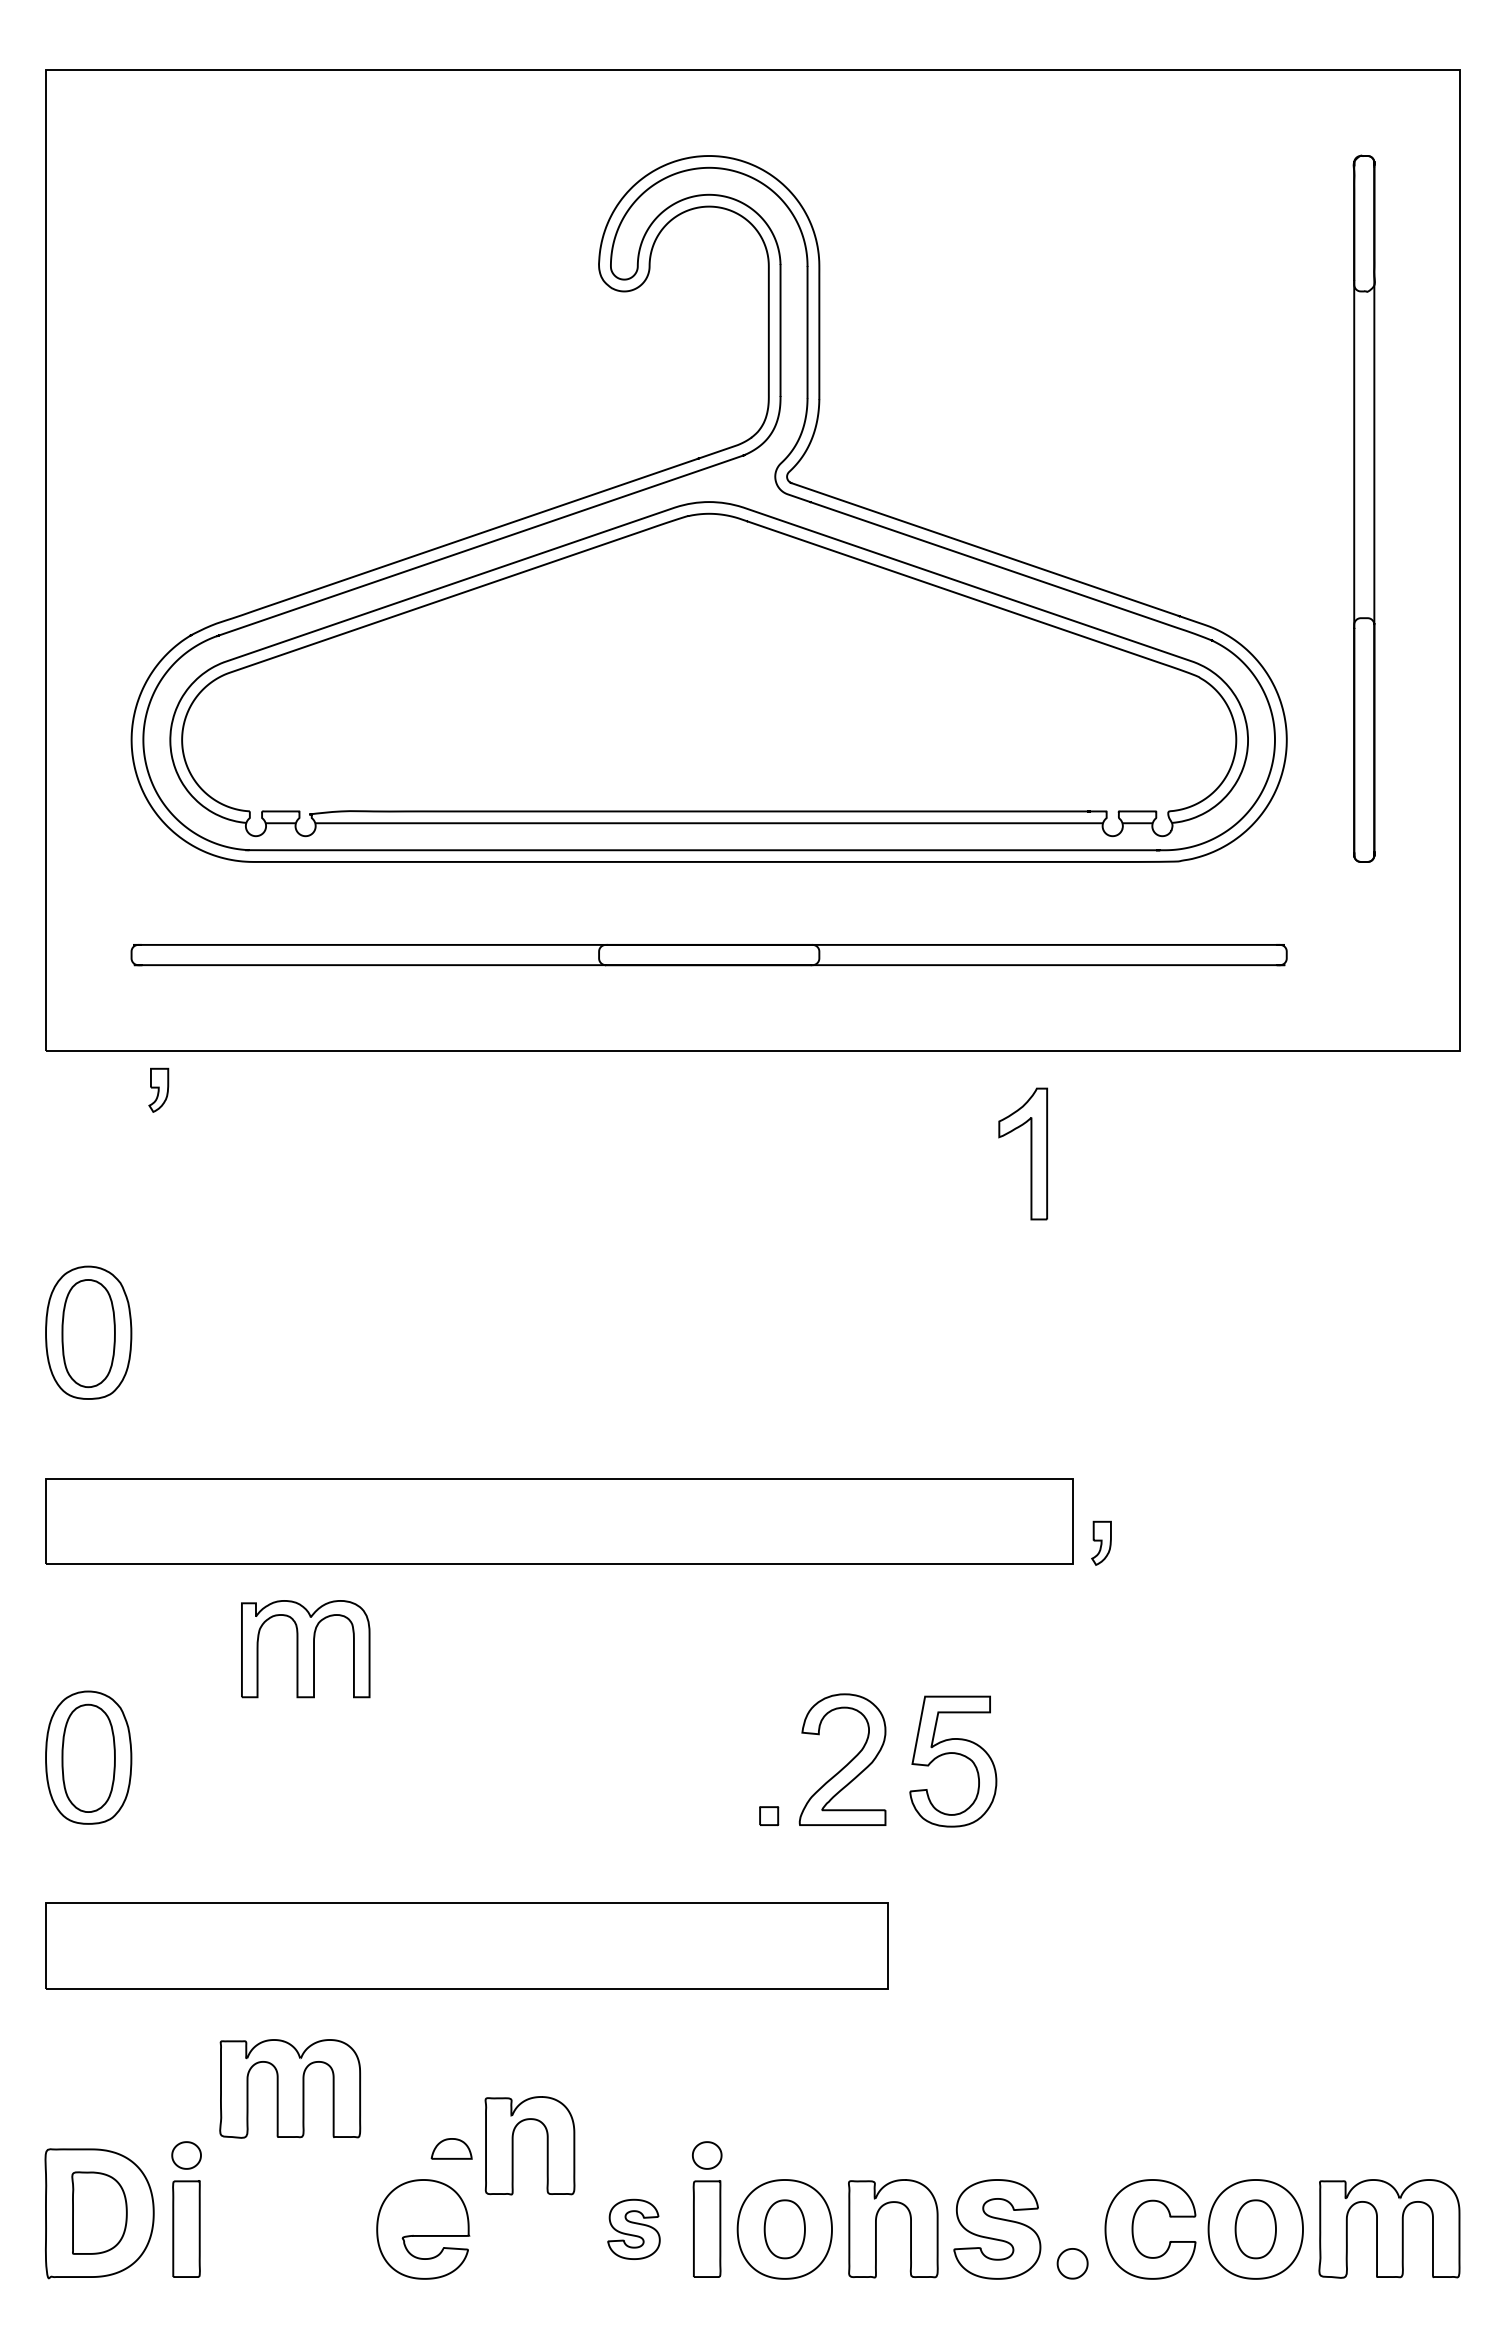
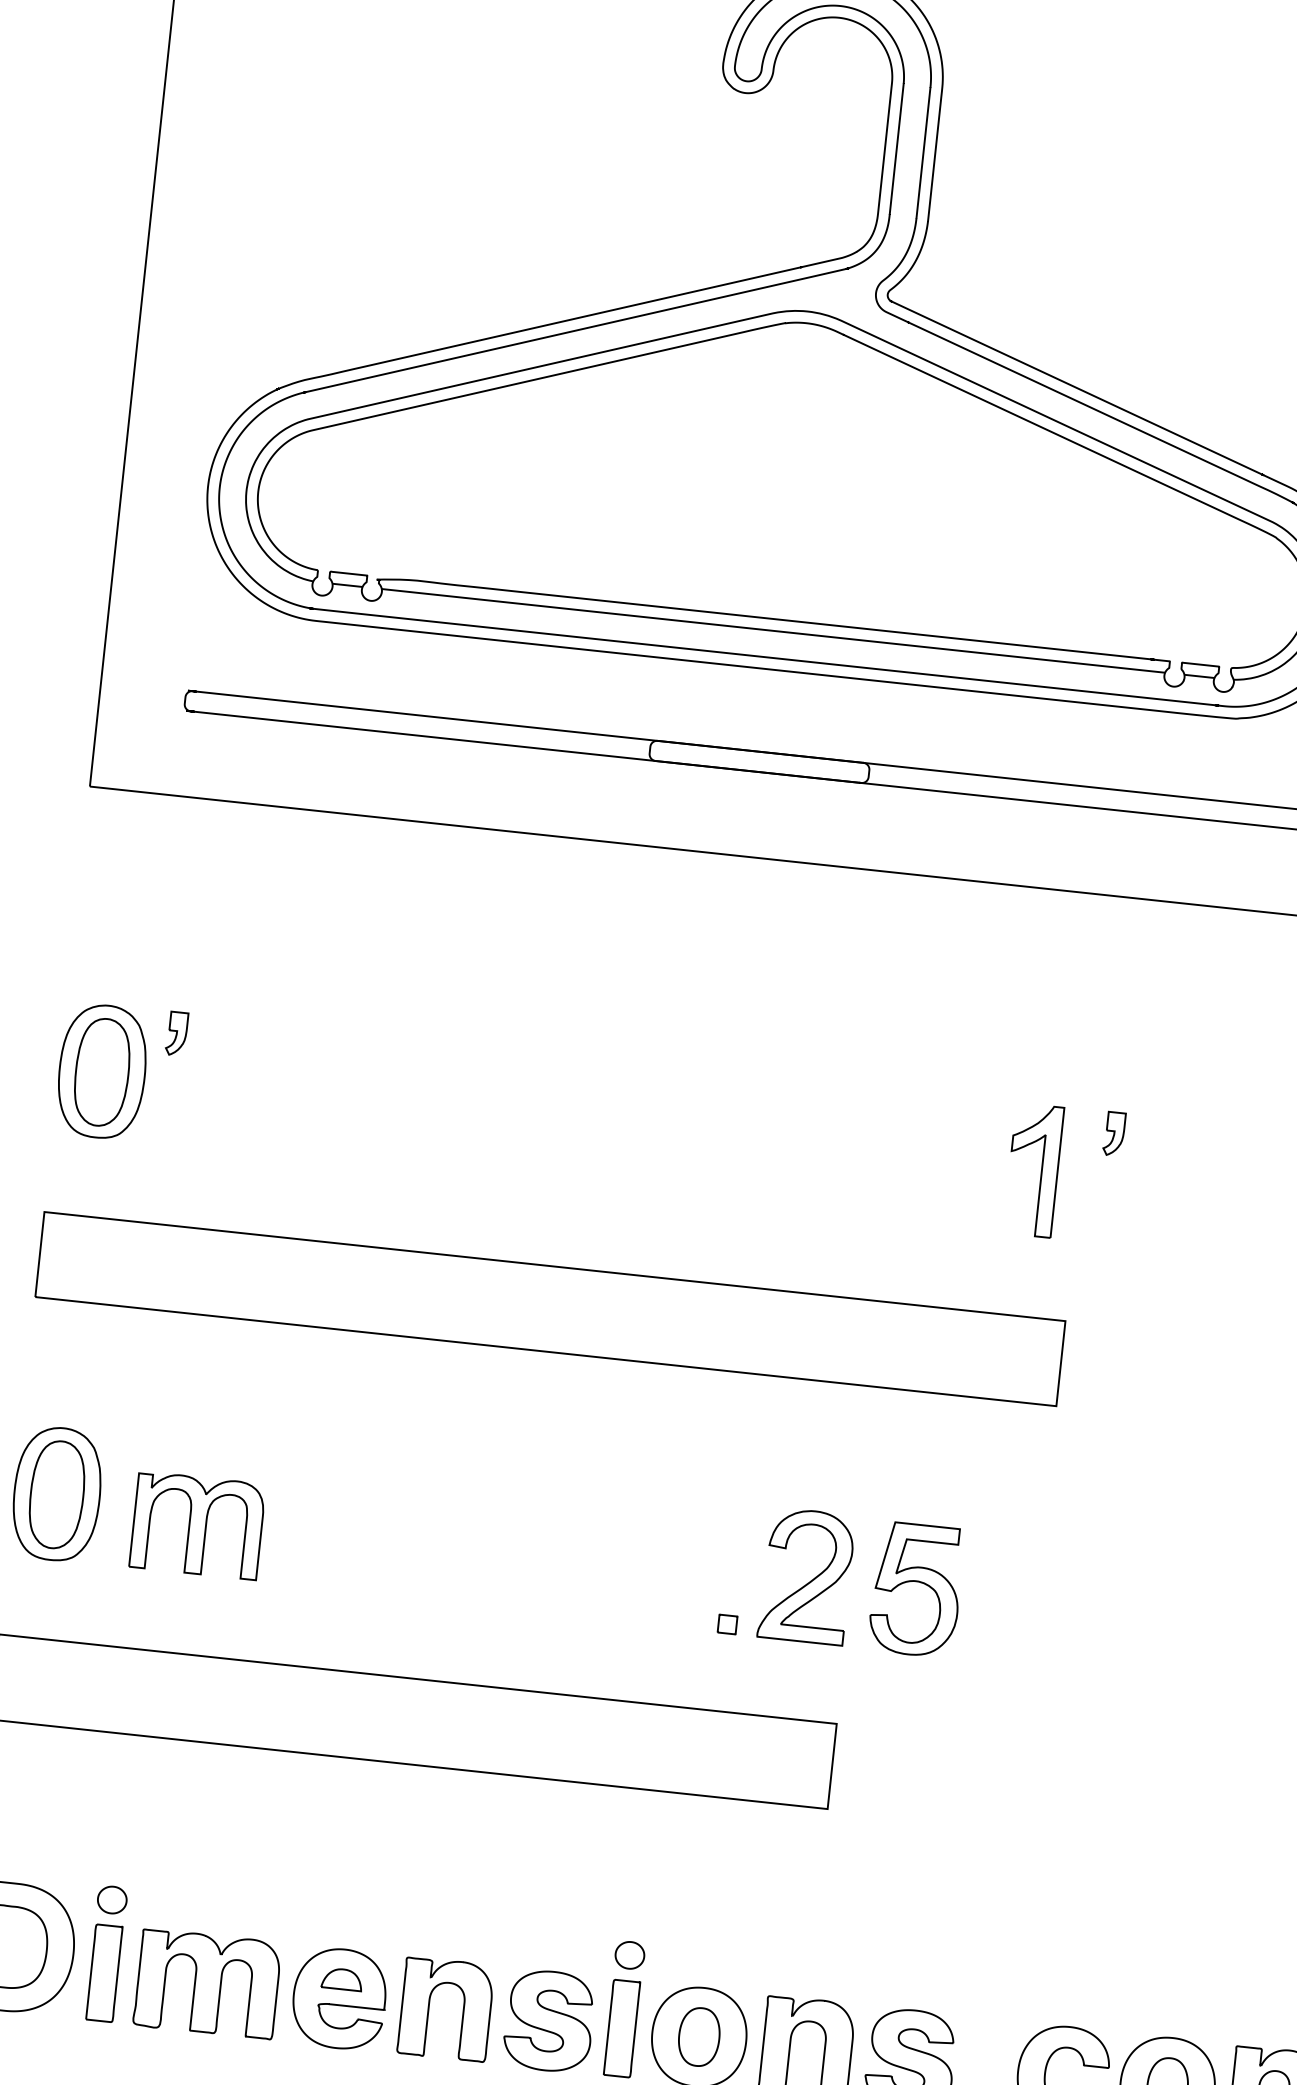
part: (158, 1089) -> (176, 1032), moved
part: (1030, 1153) -> (1040, 1170), moved
part: (1101, 1542) -> (1114, 1133), moved
part: (305, 1649) -> (197, 1525), moved
part: (290, 2088) -> (207, 1983), moved
part: (513, 2145) -> (429, 2007), moved
part: (451, 2148) -> (342, 1978), moved
part: (633, 2229) -> (548, 2021), size x1.67

